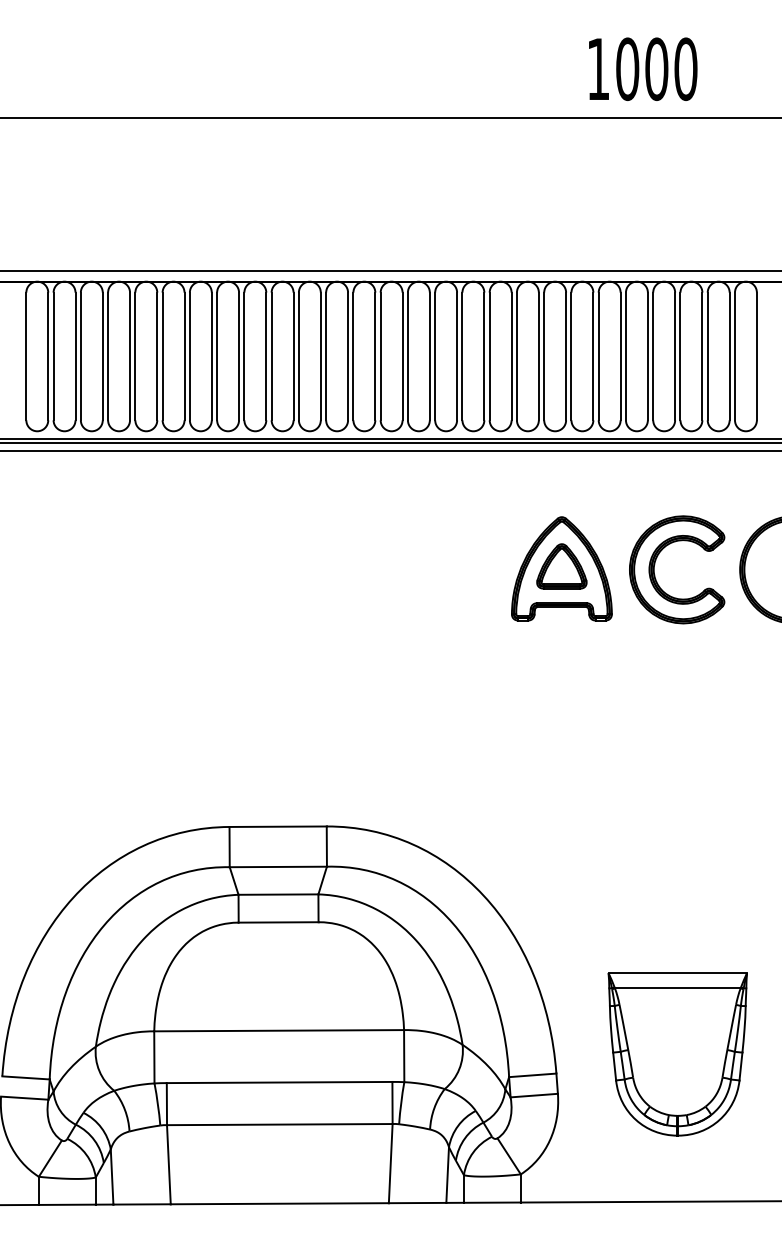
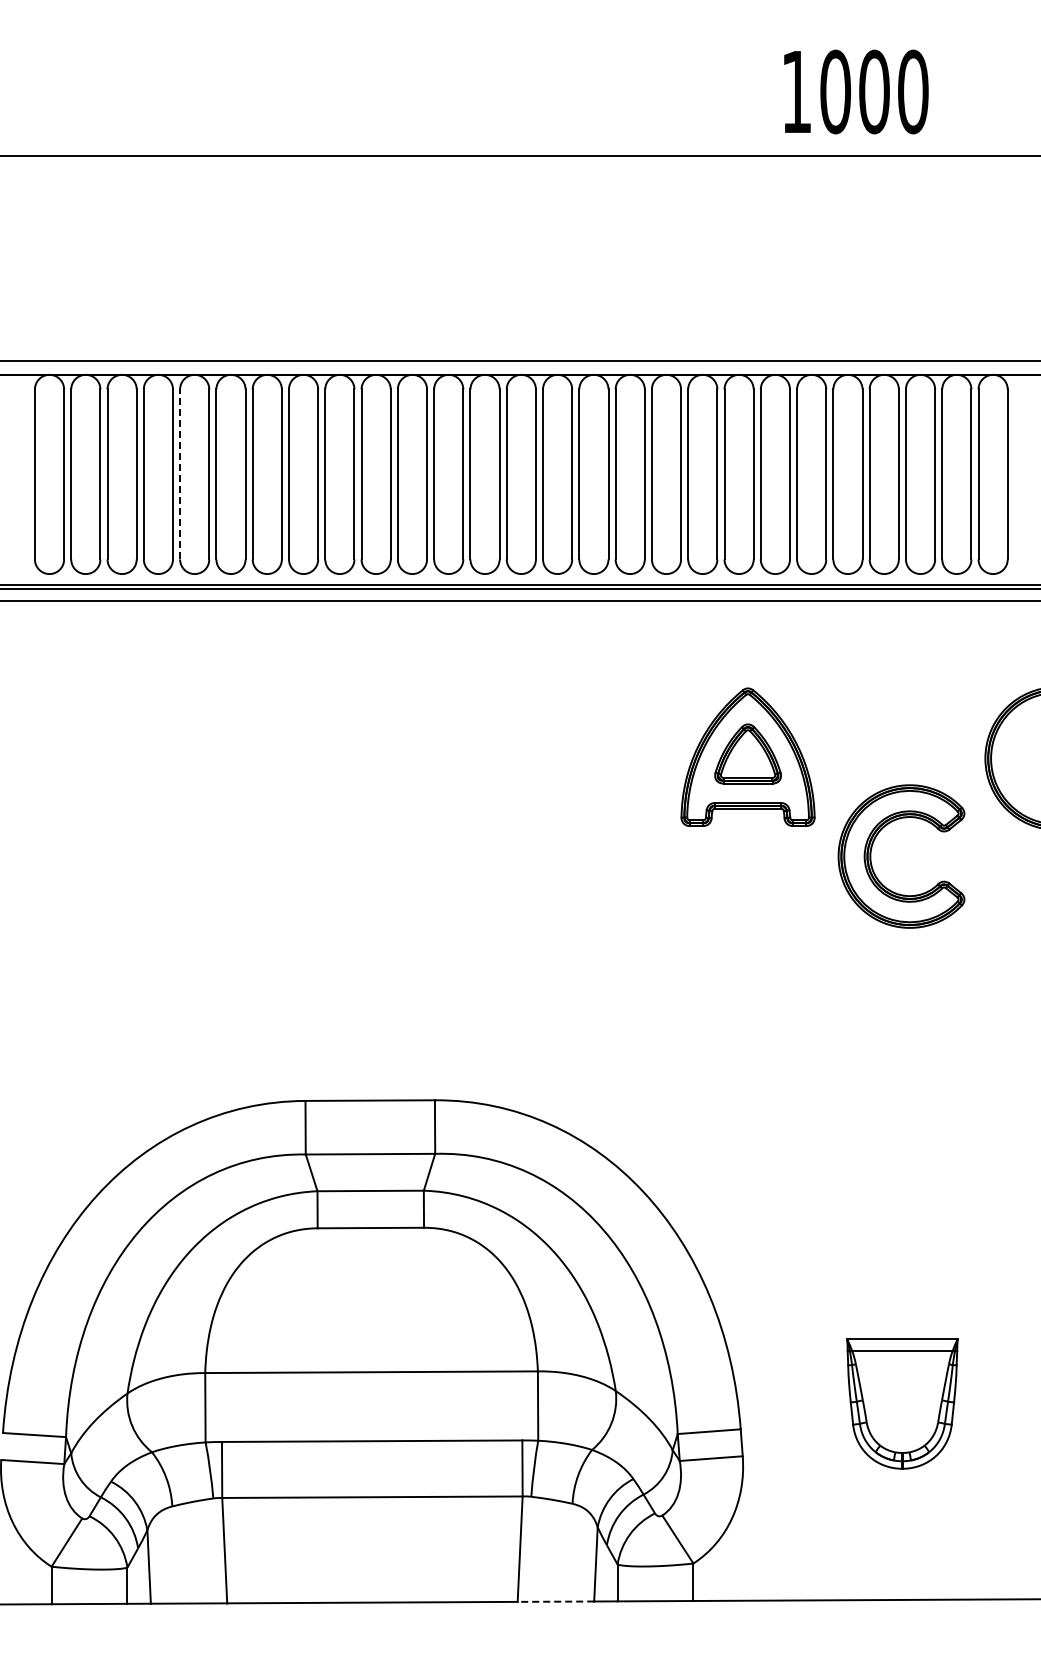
line: (135, 355) -> (180, 473), solid -> dashed
part: (654, 569) -> (871, 856), moved
part: (677, 1054) -> (902, 1403), size x0.6
line: (417, 1202) -> (555, 1601), solid -> dashed

